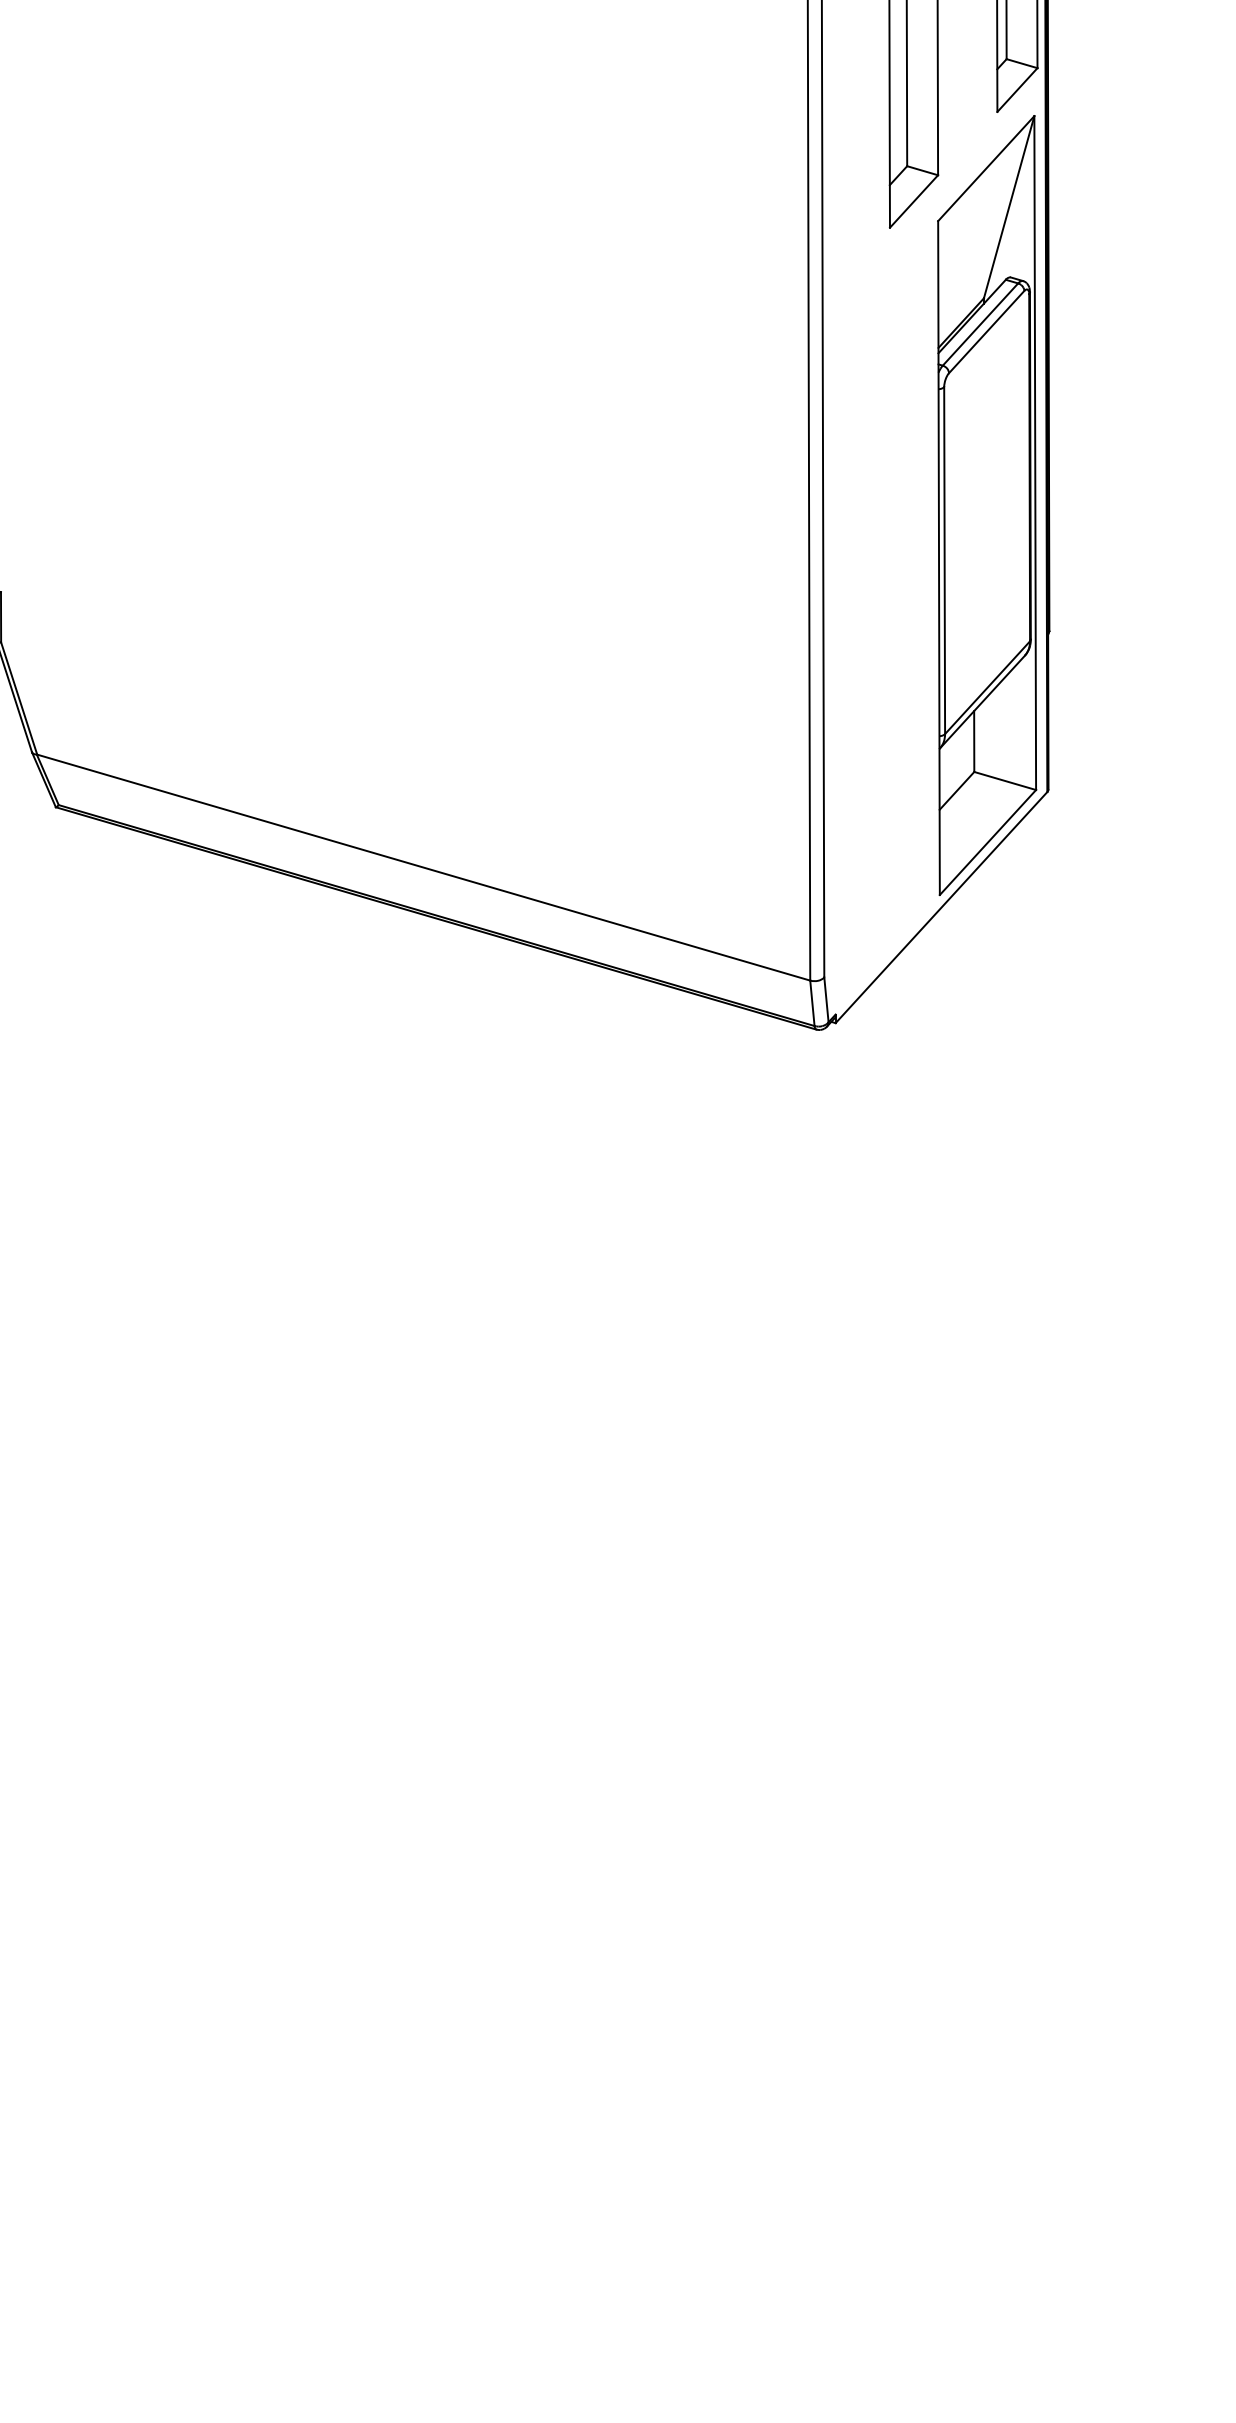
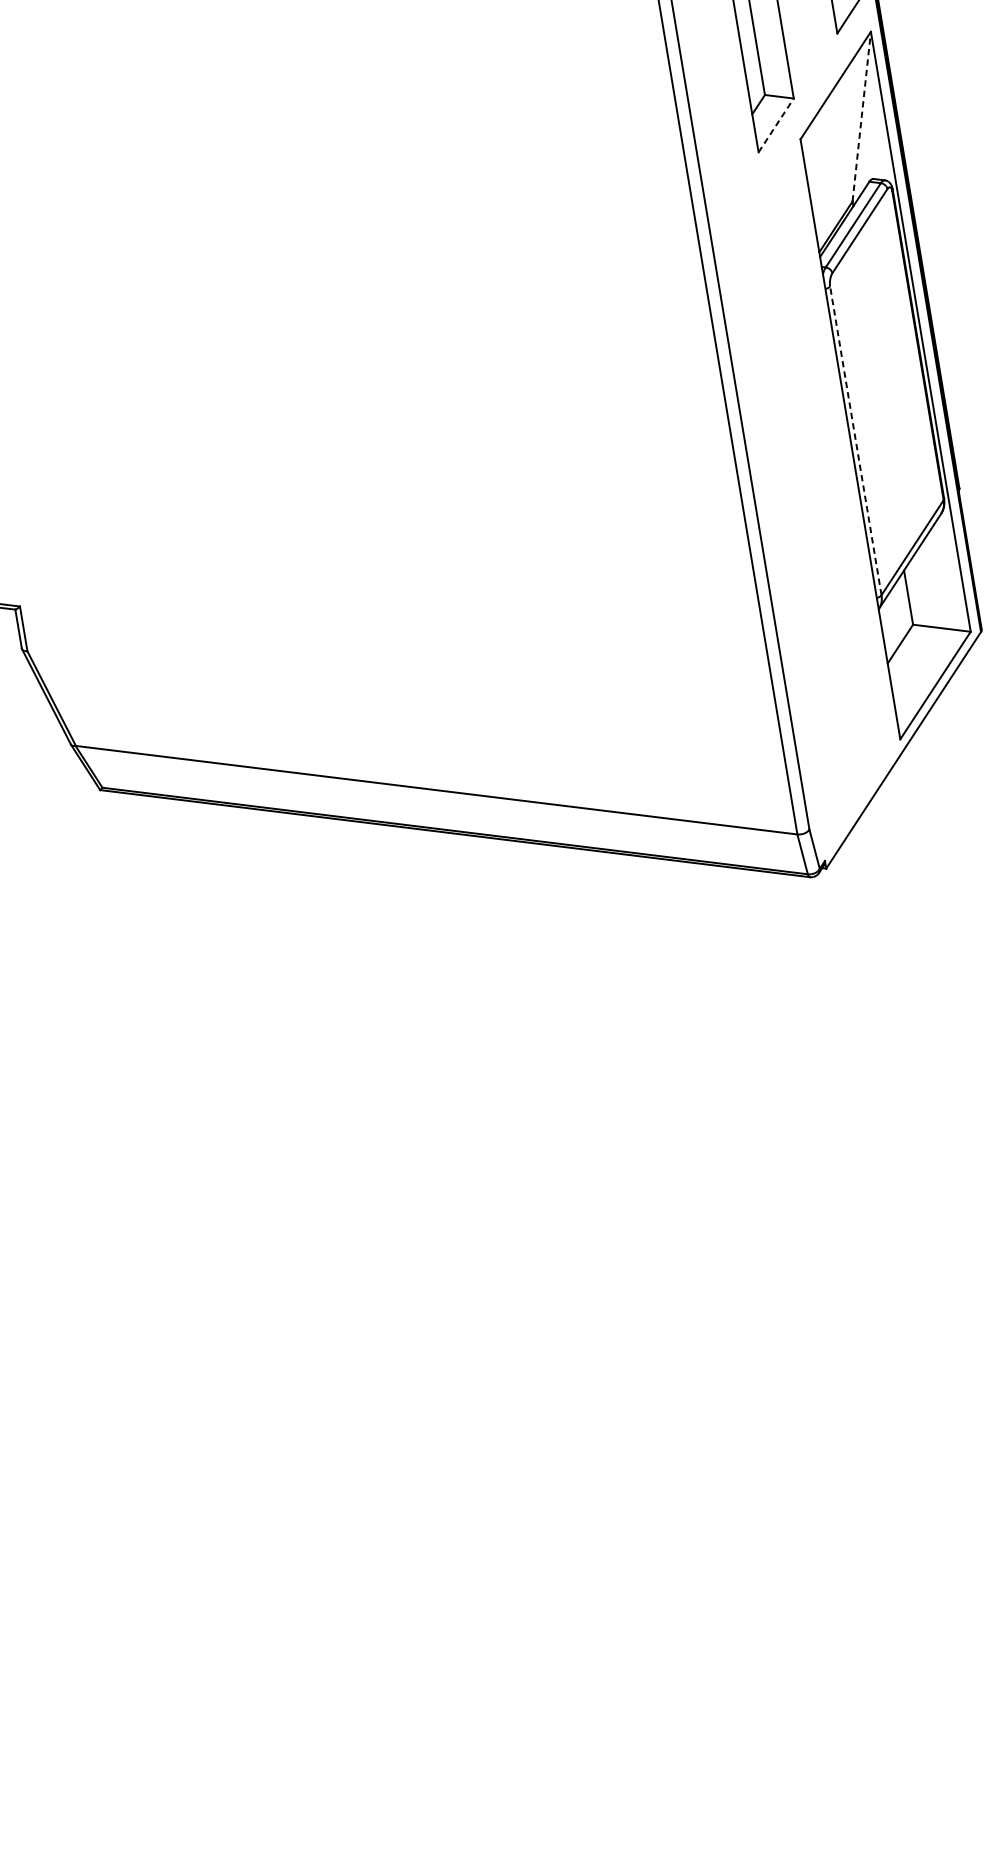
line: (914, 201) -> (776, 125), solid -> dashed
line: (1009, 207) -> (862, 116), solid -> dashed
line: (944, 560) -> (855, 440), solid -> dashed

